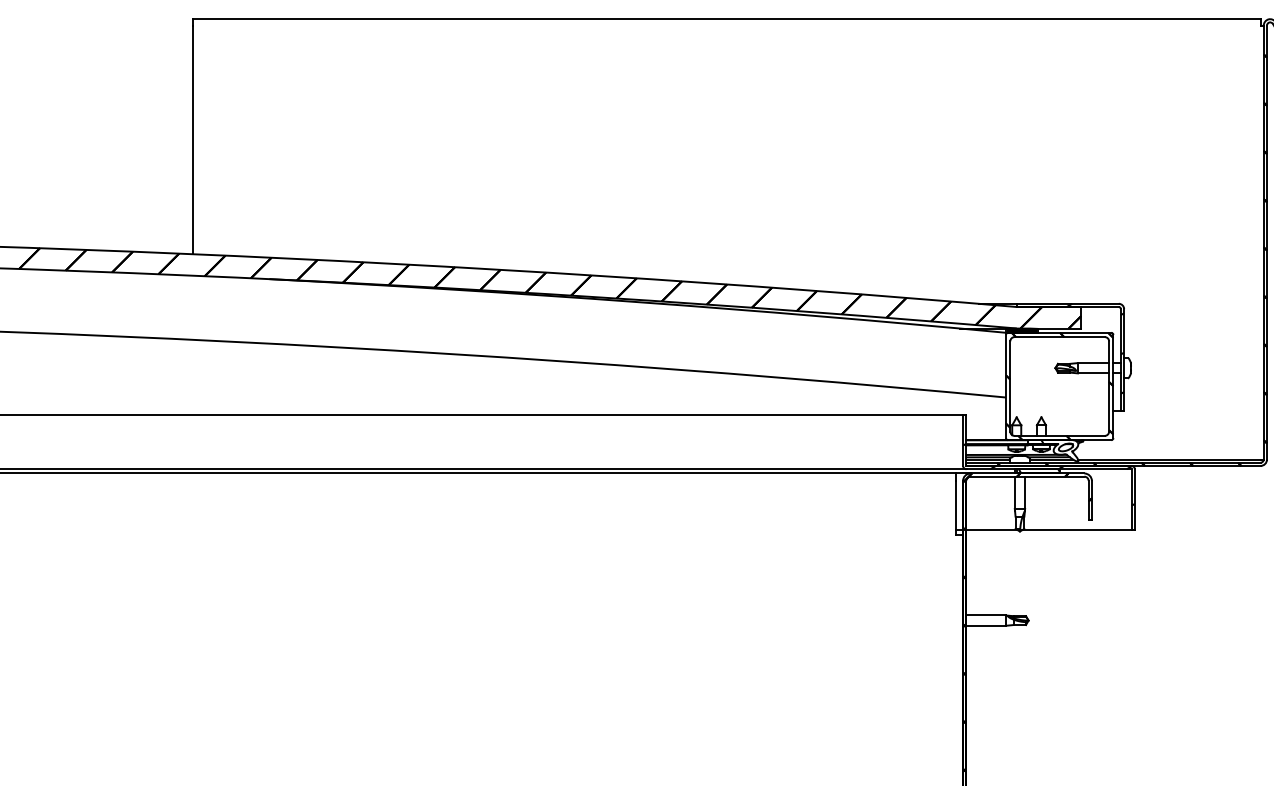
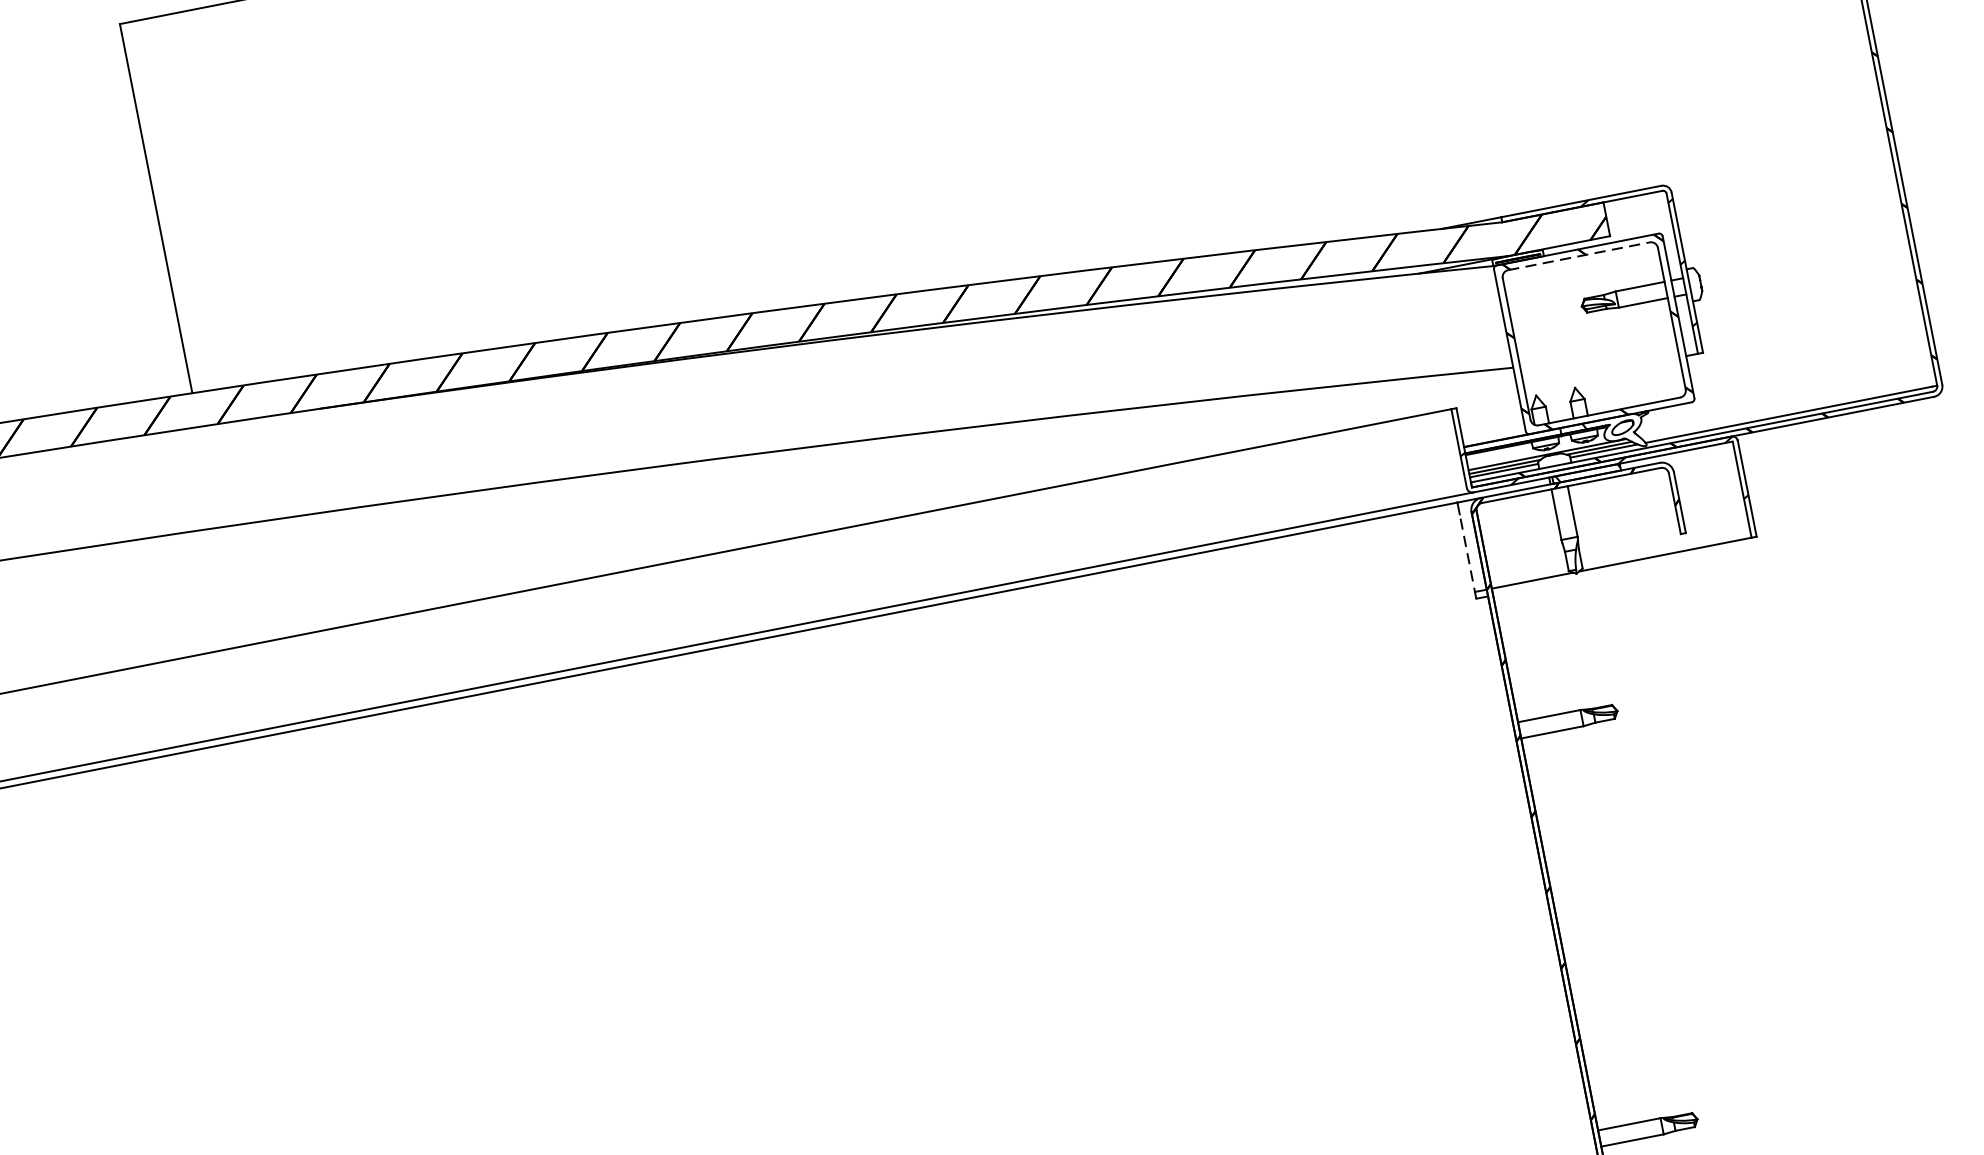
line: (1060, 337) -> (1580, 256), solid -> dashed
line: (955, 507) -> (1467, 556), solid -> dashed

